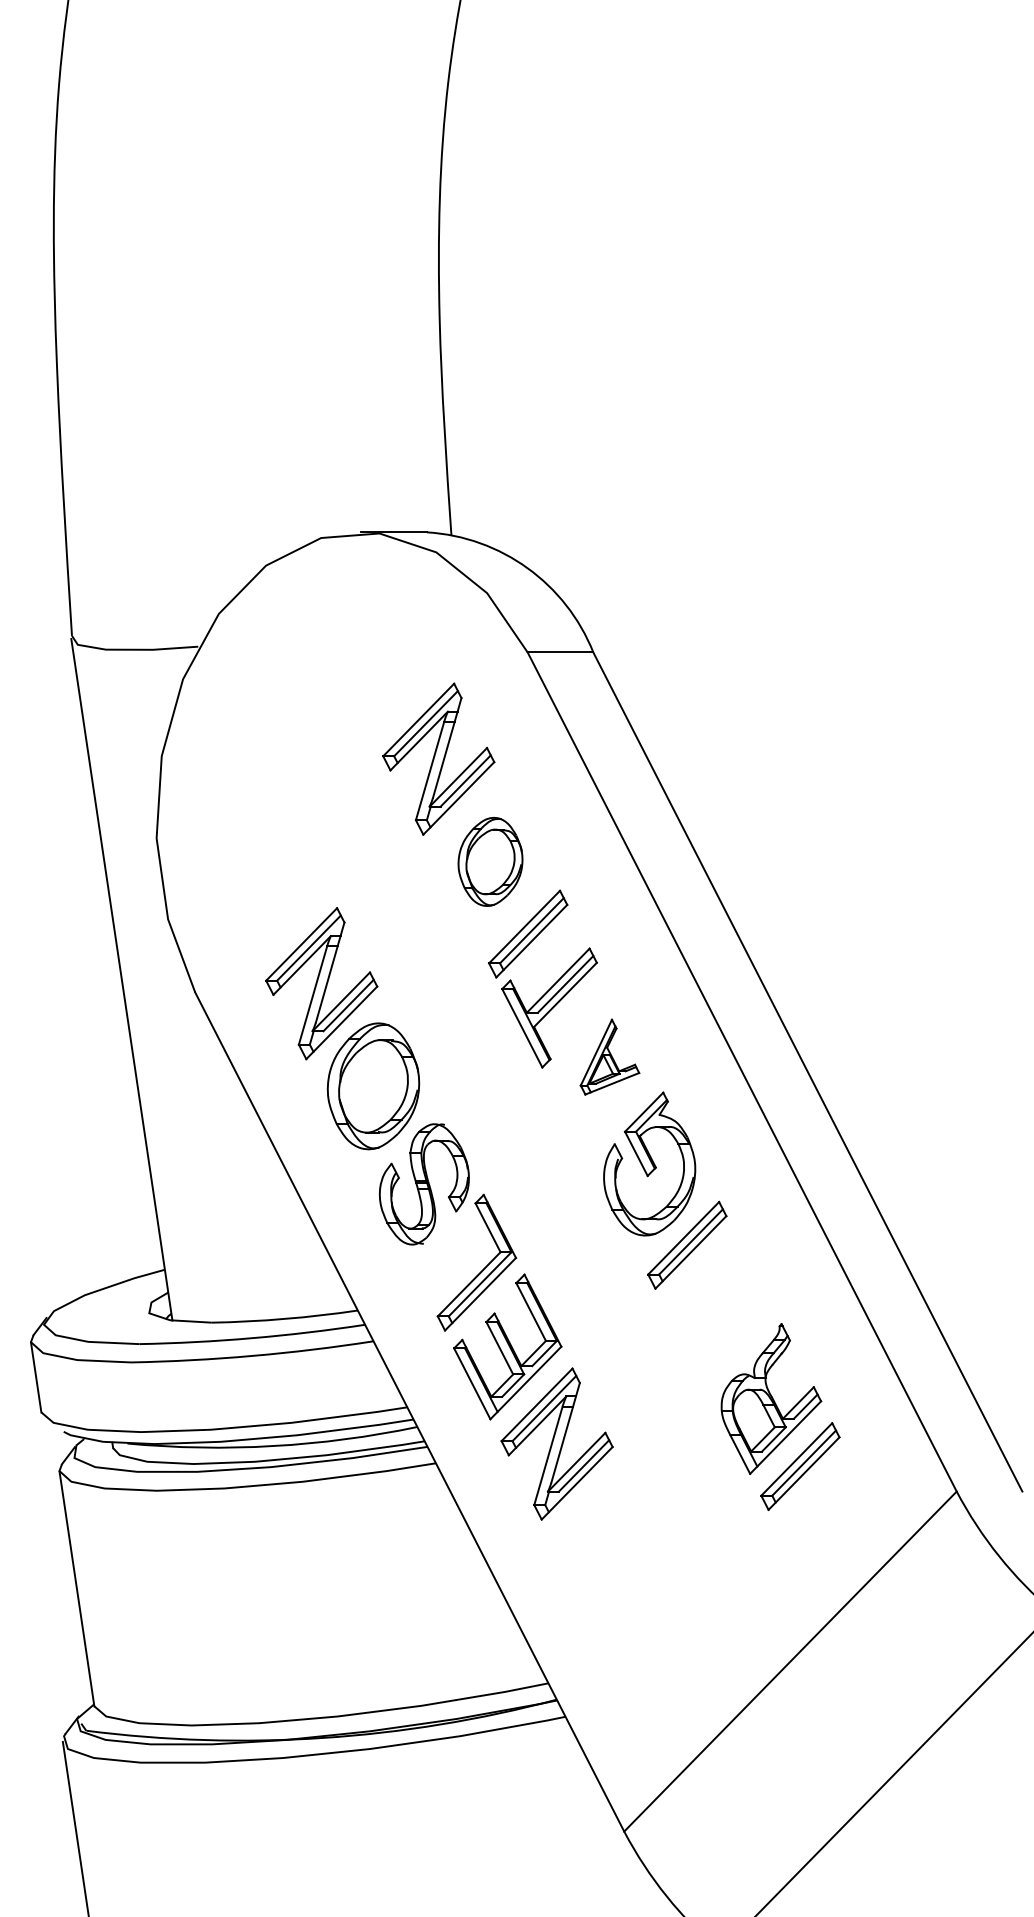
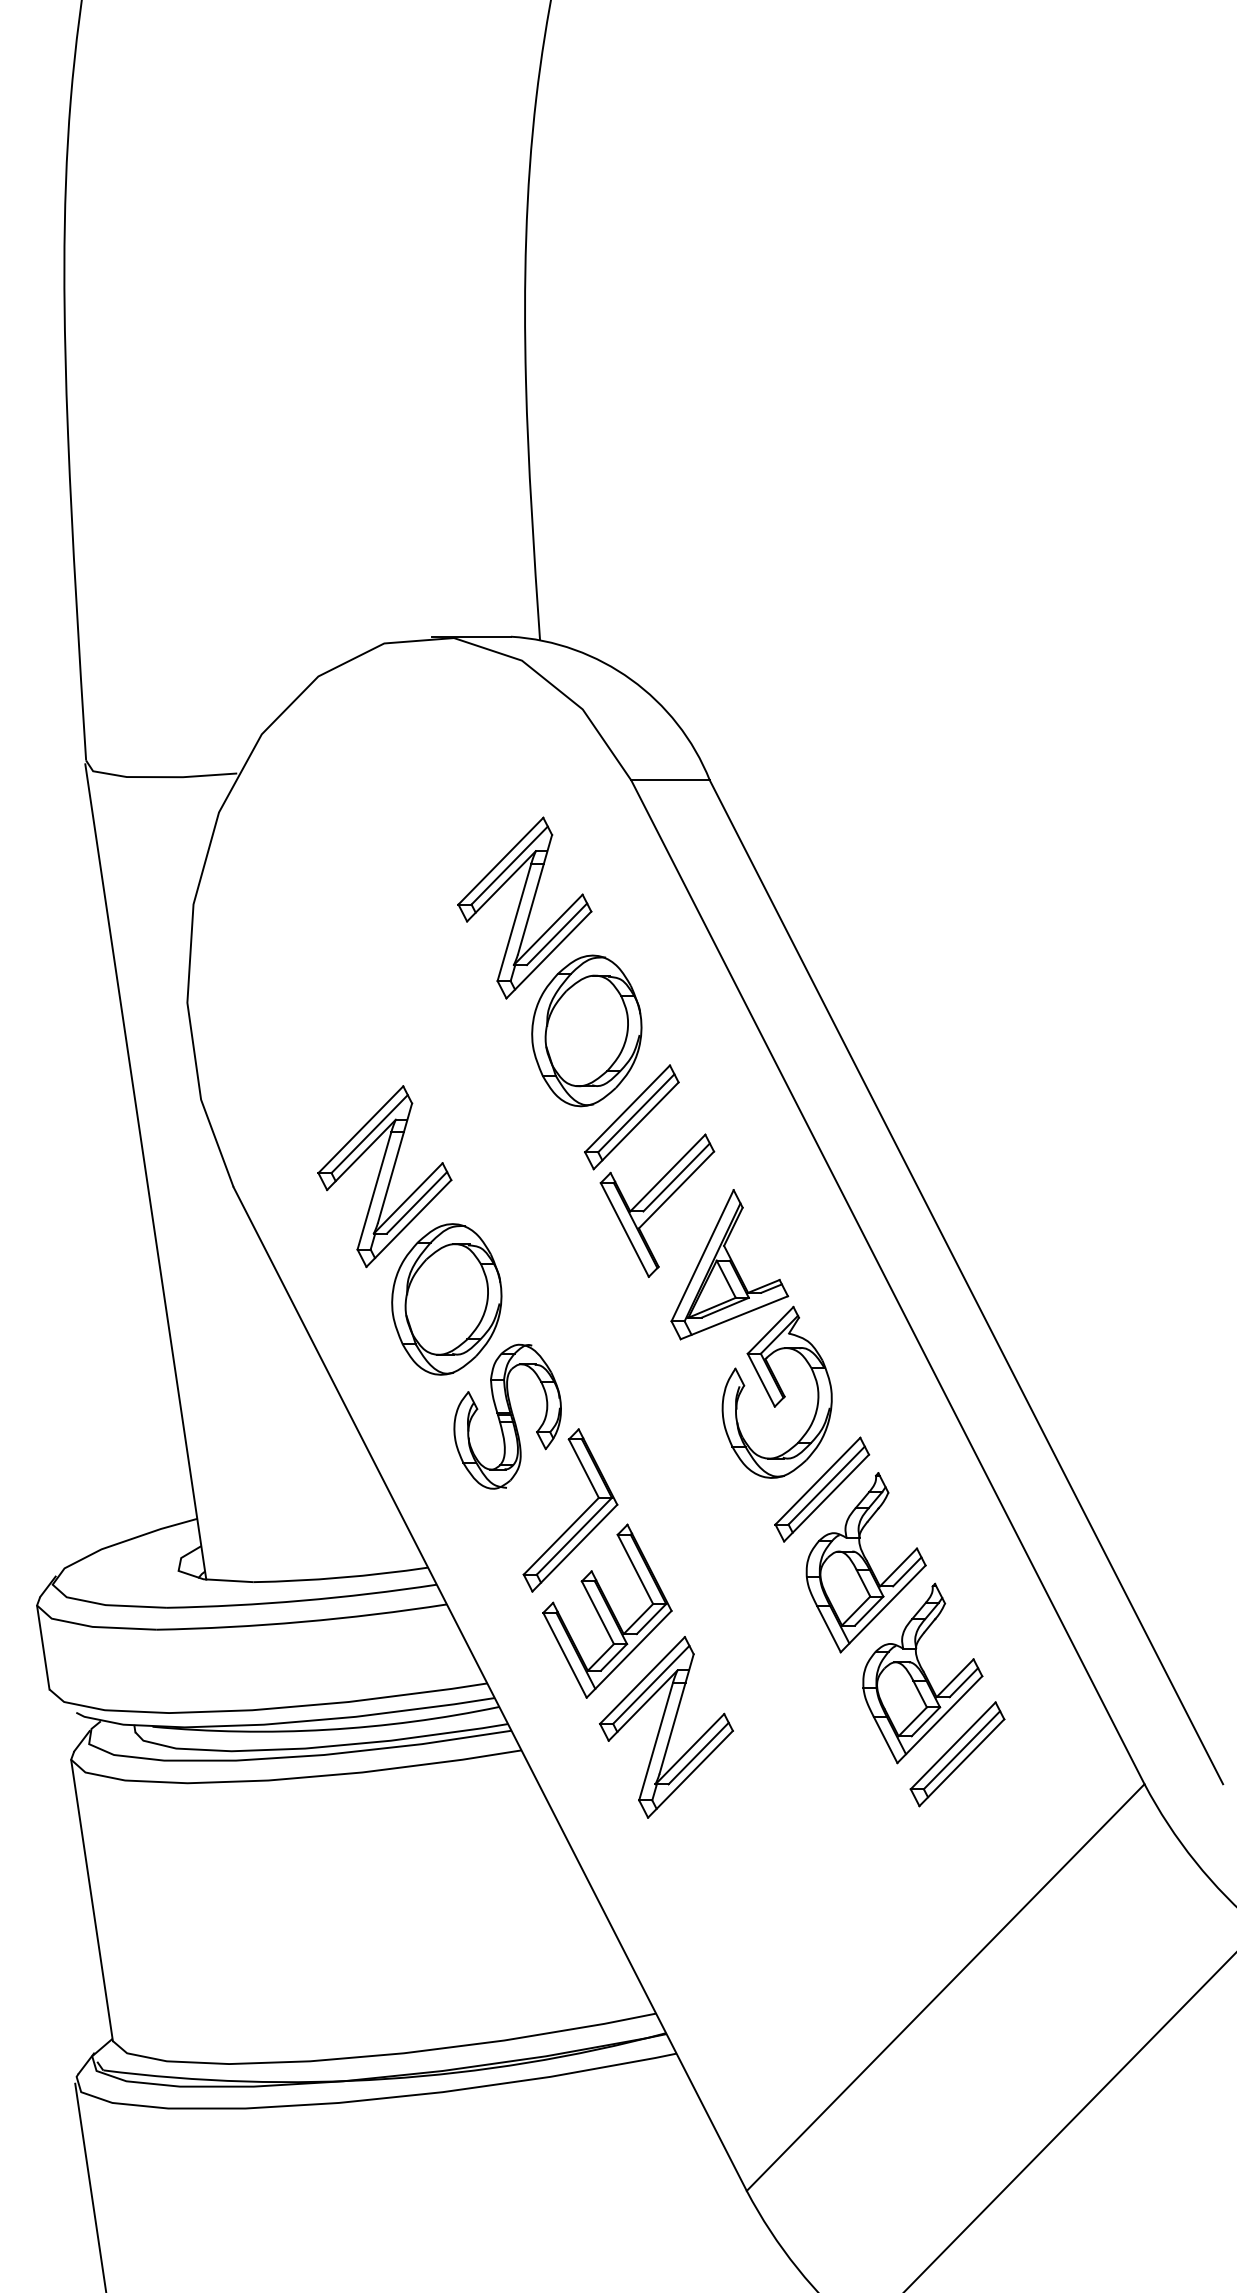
part: (490, 861) -> (586, 1030), size x1.43
part: (609, 1056) -> (729, 1263), size x1.67
part: (723, 1306) -> (865, 1562), added

